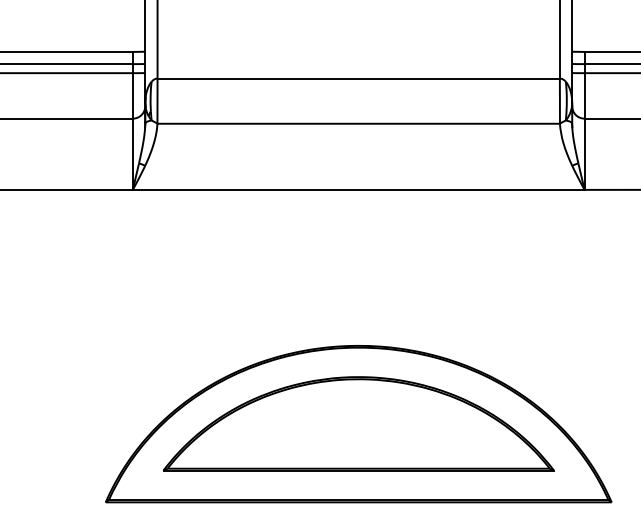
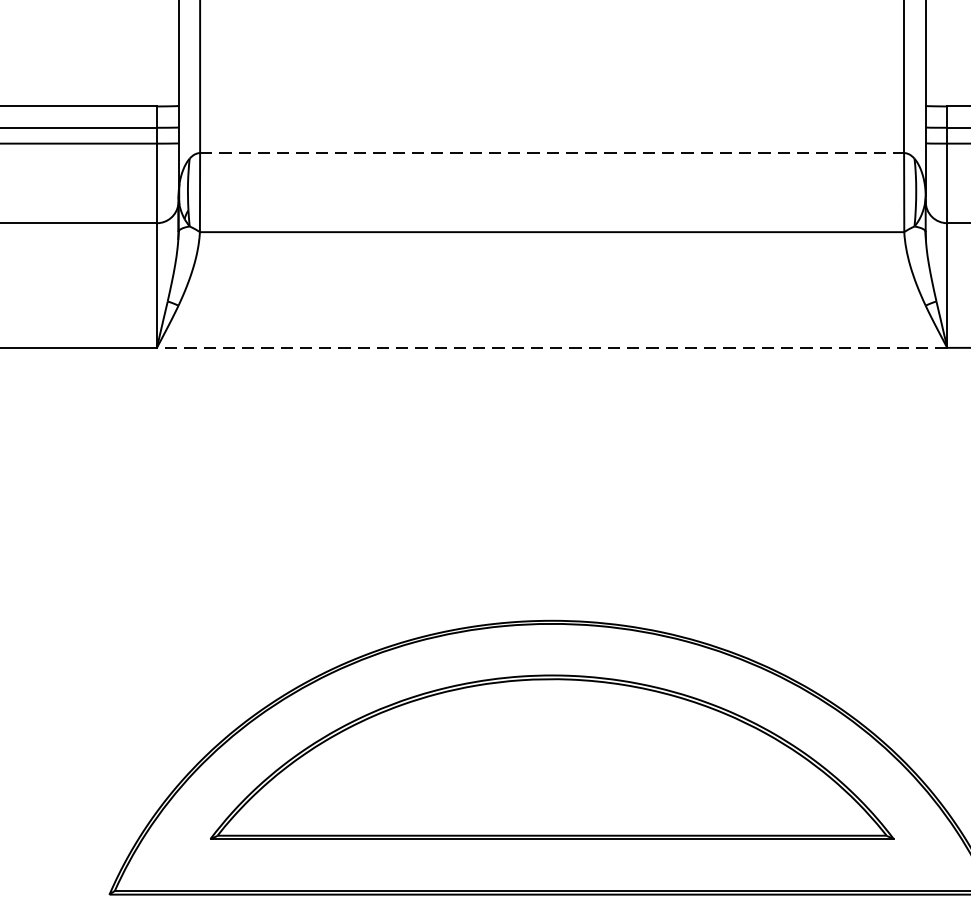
line: (359, 78) -> (553, 152), solid -> dashed
line: (358, 189) -> (551, 347), solid -> dashed

